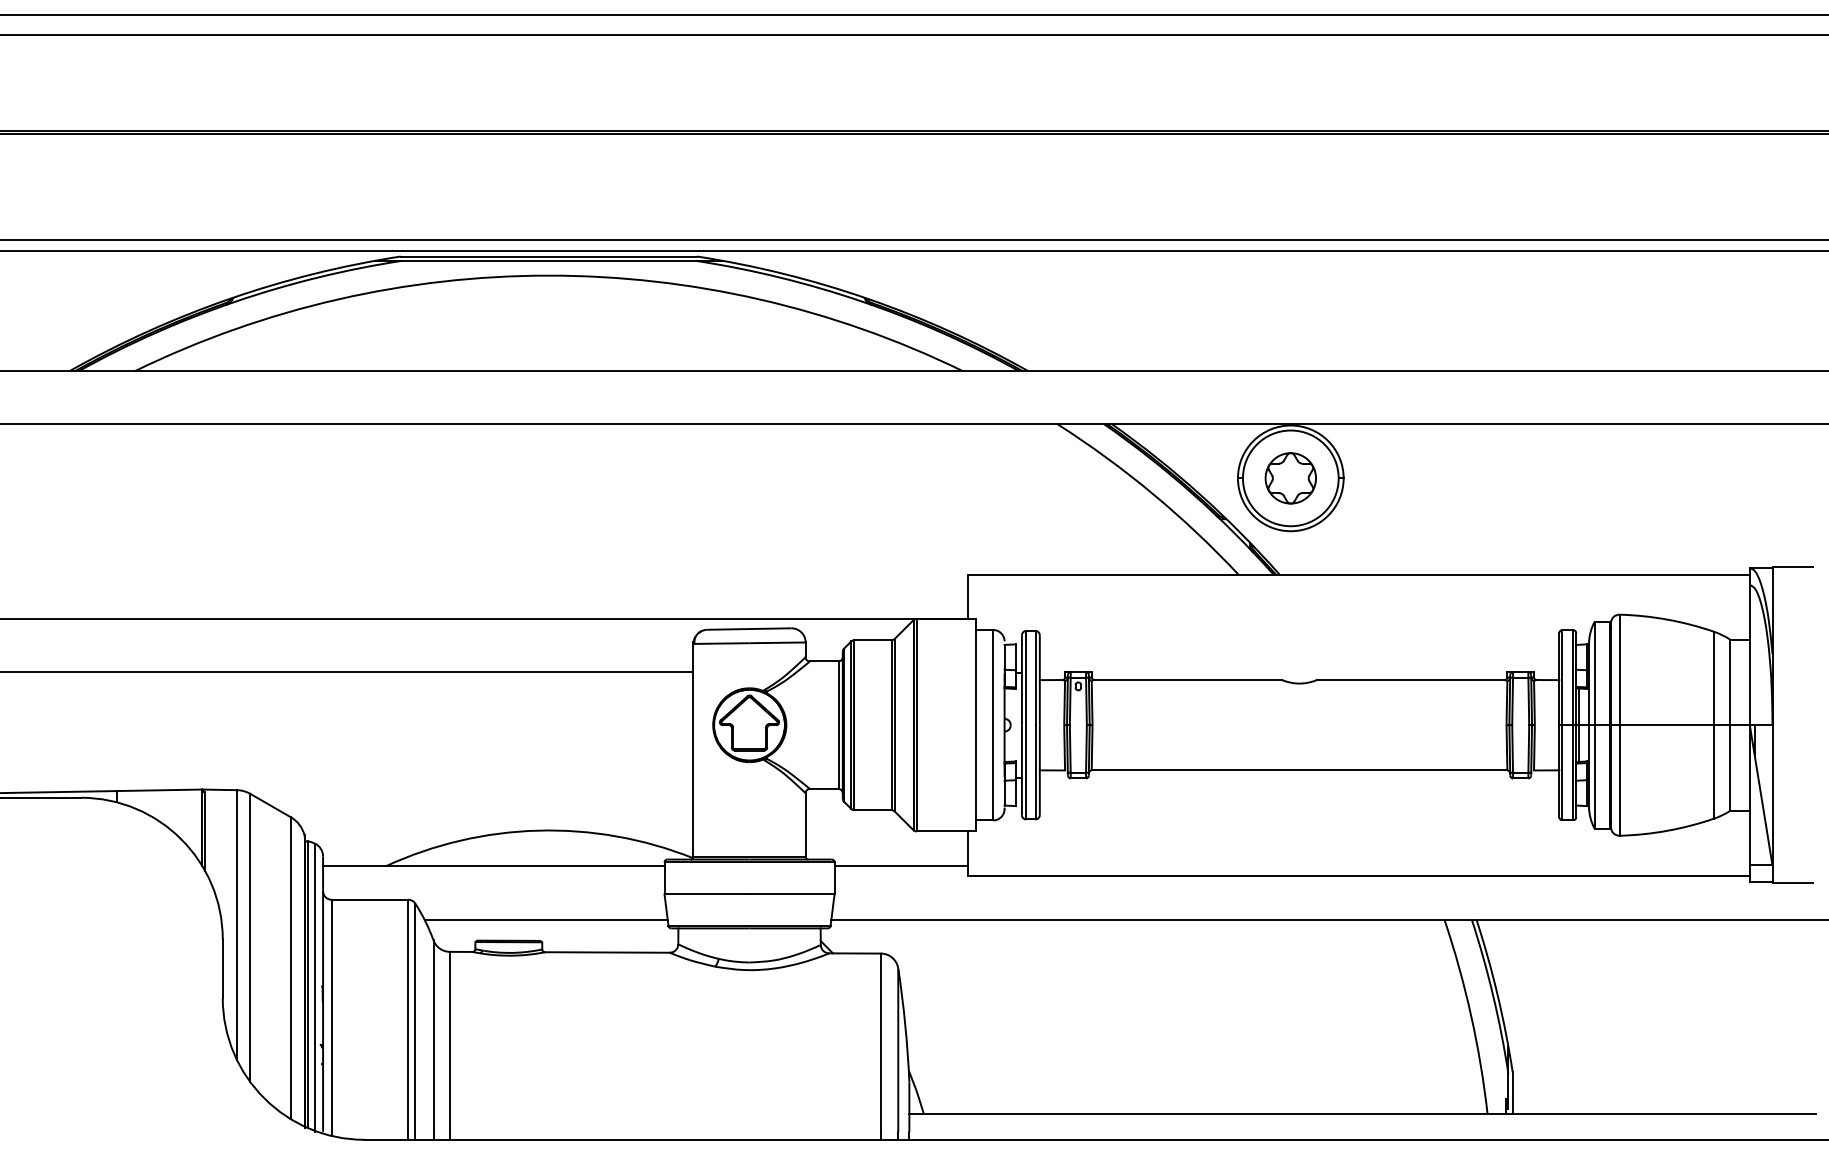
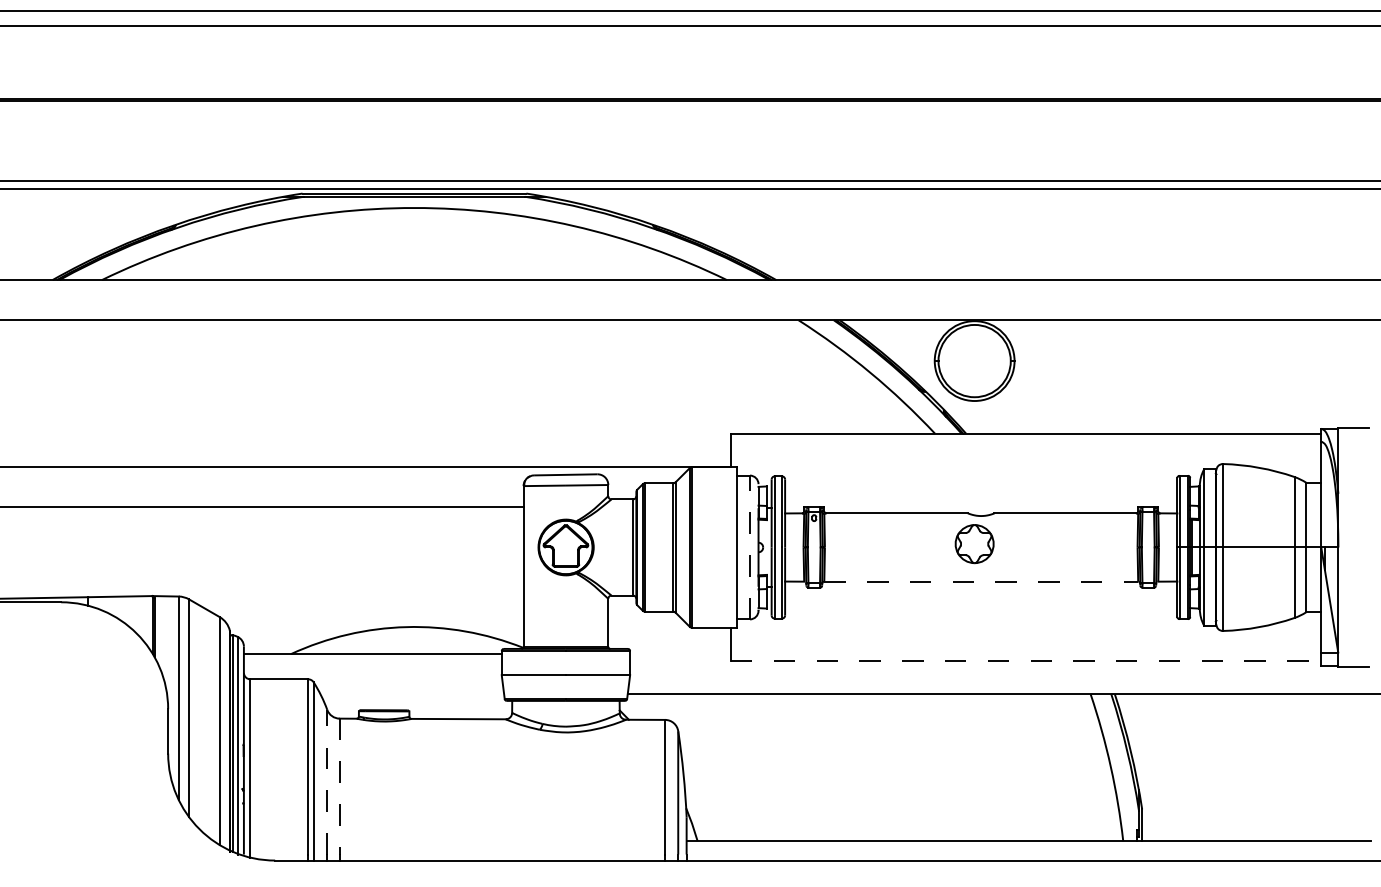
part: (1290, 478) -> (974, 544), moved
line: (992, 725) -> (749, 547), solid -> dashed
line: (1299, 770) -> (981, 581), solid -> dashed
line: (901, 866) -> (680, 654), removed
line: (1359, 876) -> (1026, 661), solid -> dashed
line: (546, 919) -> (412, 694), removed
line: (433, 1035) -> (327, 781), solid -> dashed
line: (449, 1041) -> (339, 786), solid -> dashed

